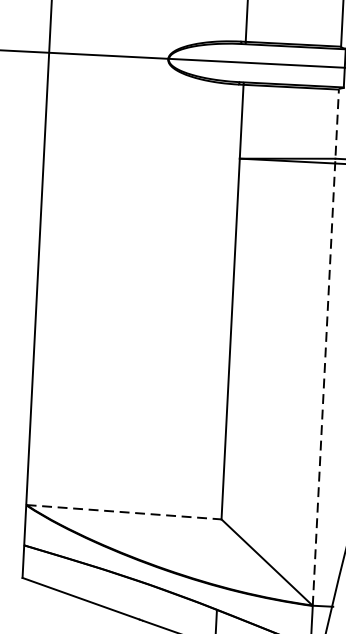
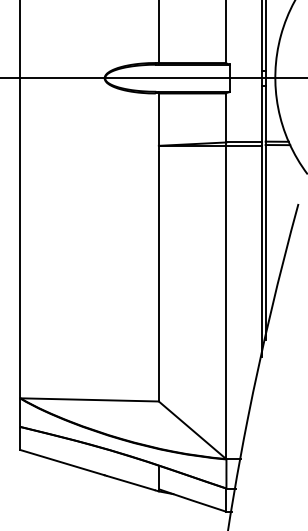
line: (325, 347) -> (226, 276), dashed -> solid
line: (125, 511) -> (90, 399), dashed -> solid

